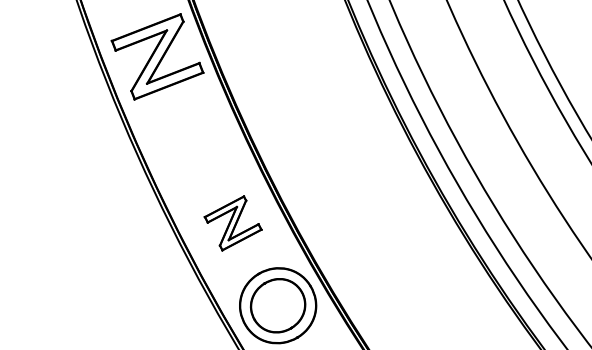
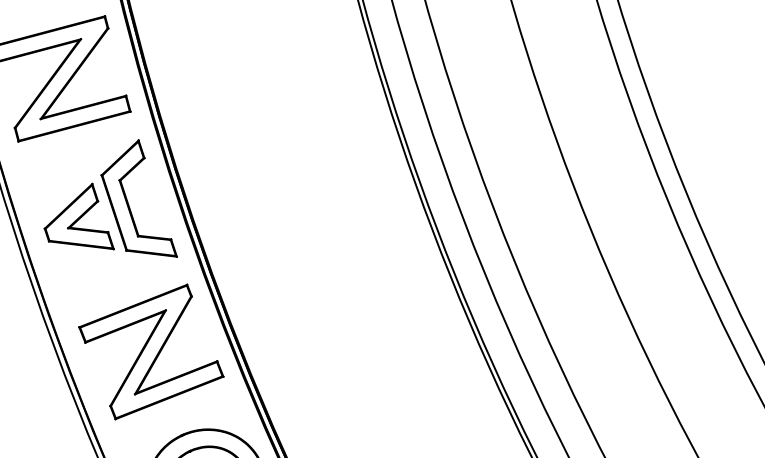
part: (199, 125) -> (115, 193), added
part: (232, 223) -> (150, 352), size x1.67

